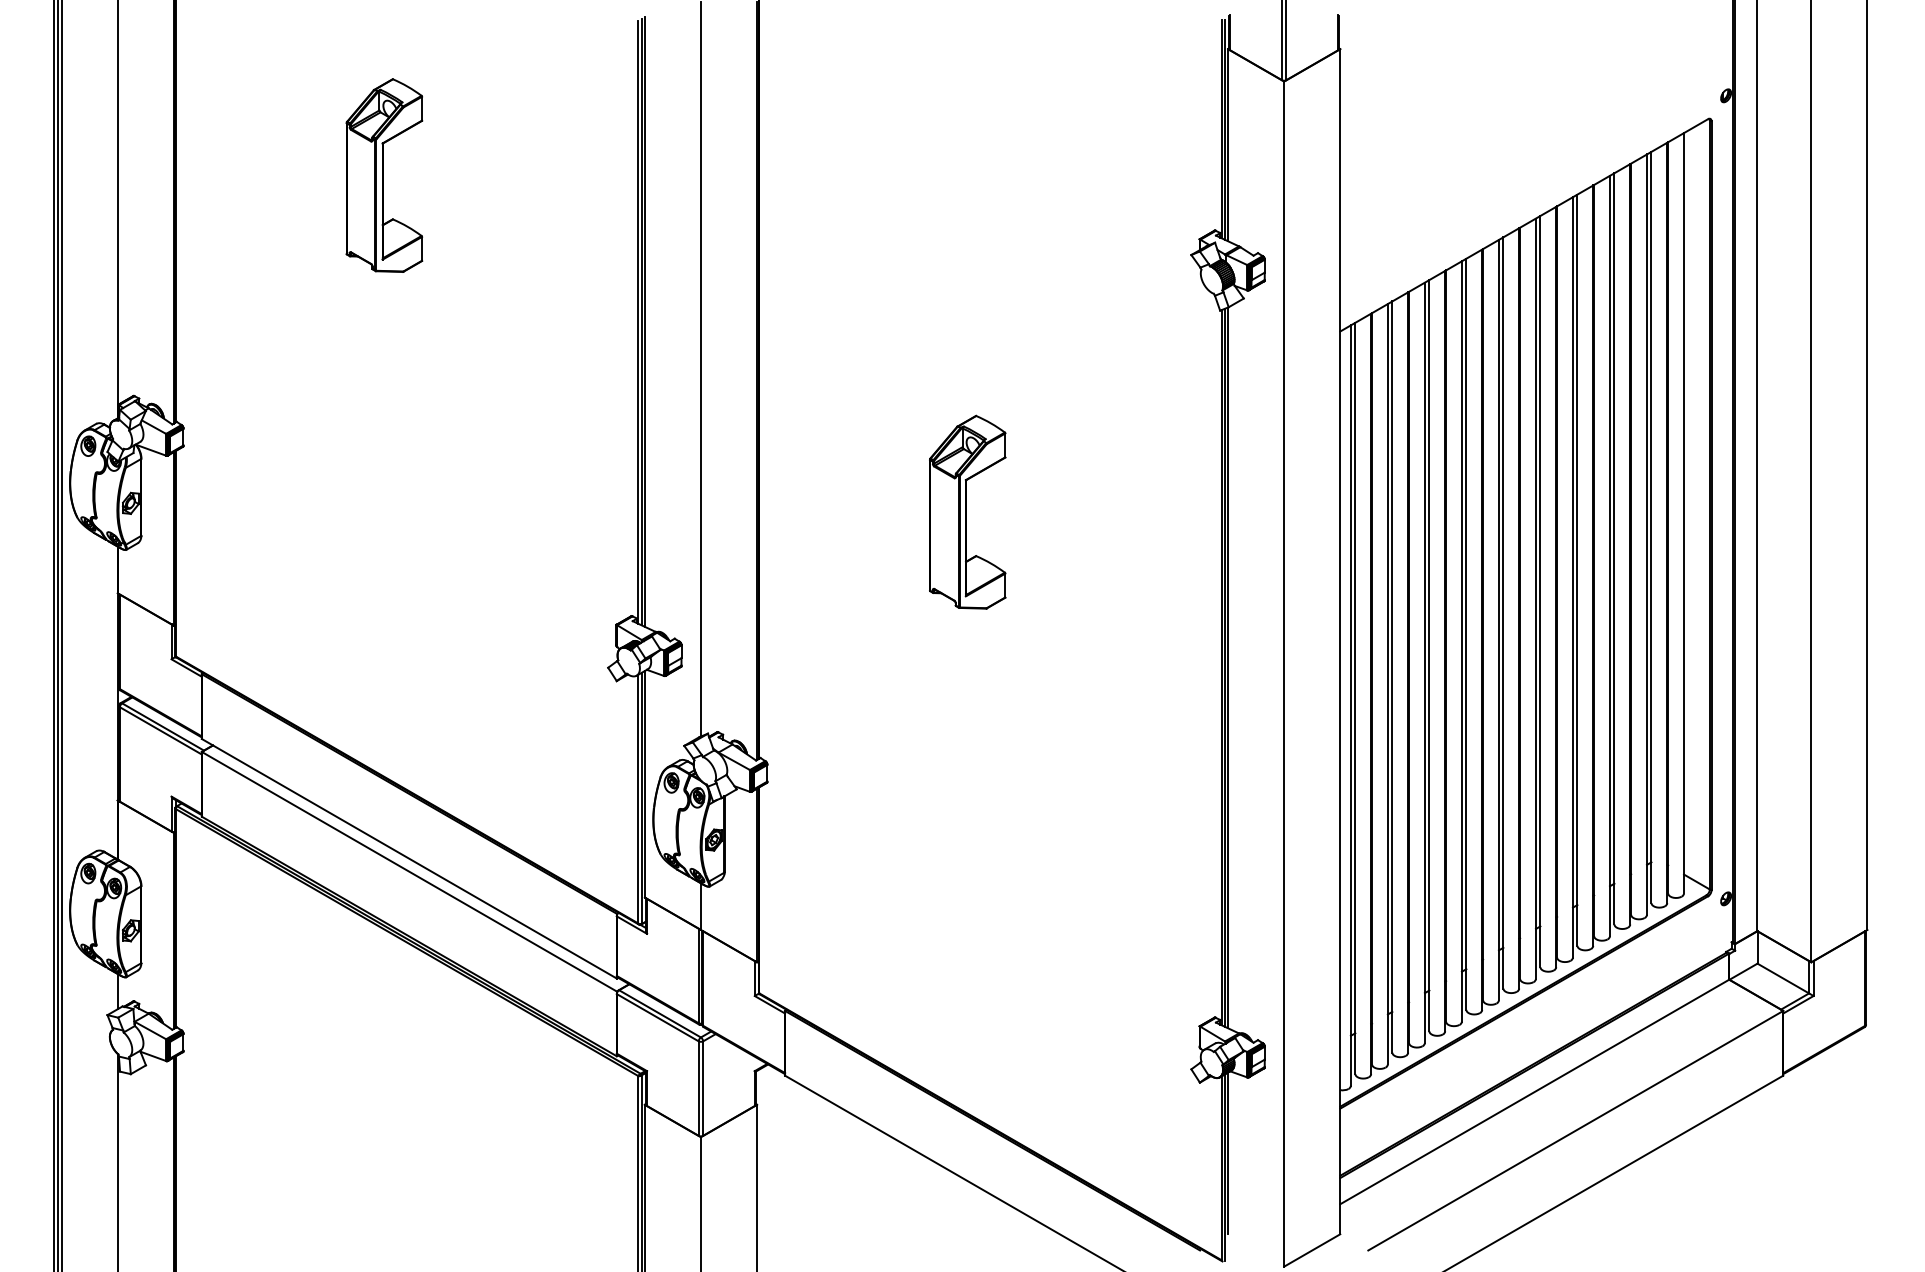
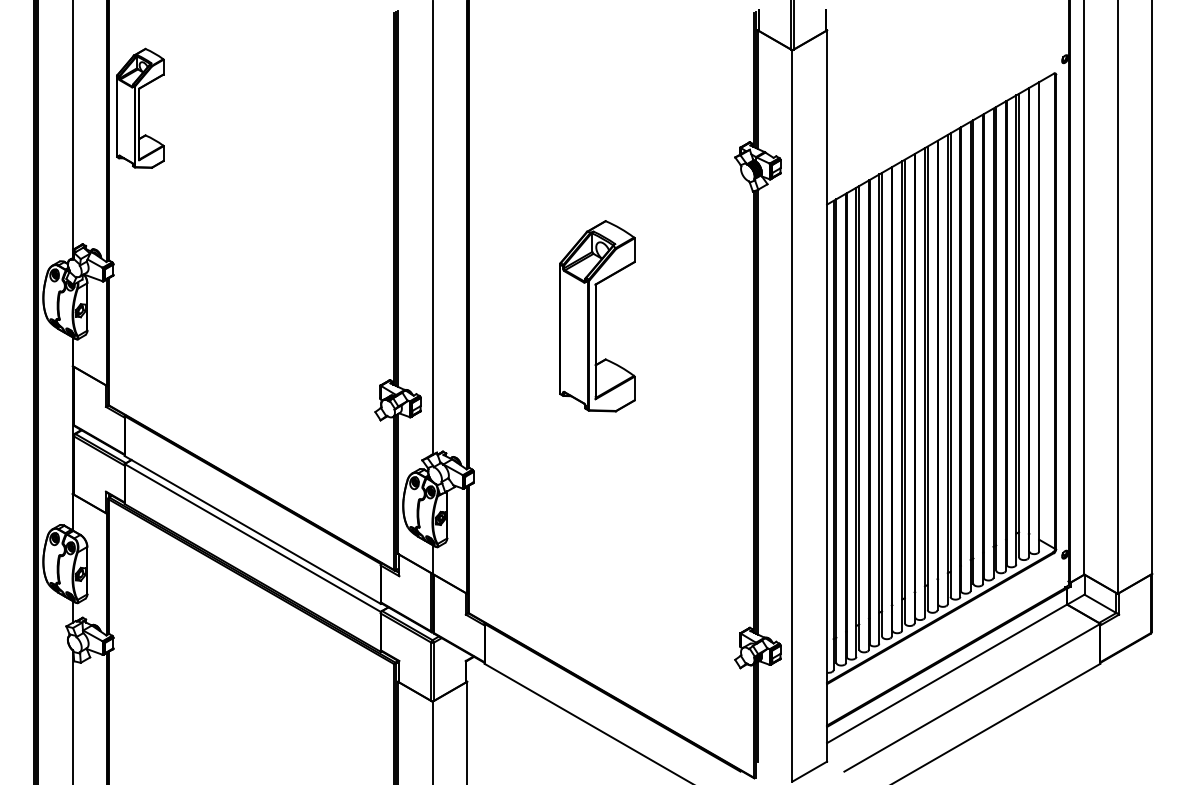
part: (384, 174) -> (140, 107), moved
part: (966, 511) -> (596, 315), size x1.6

